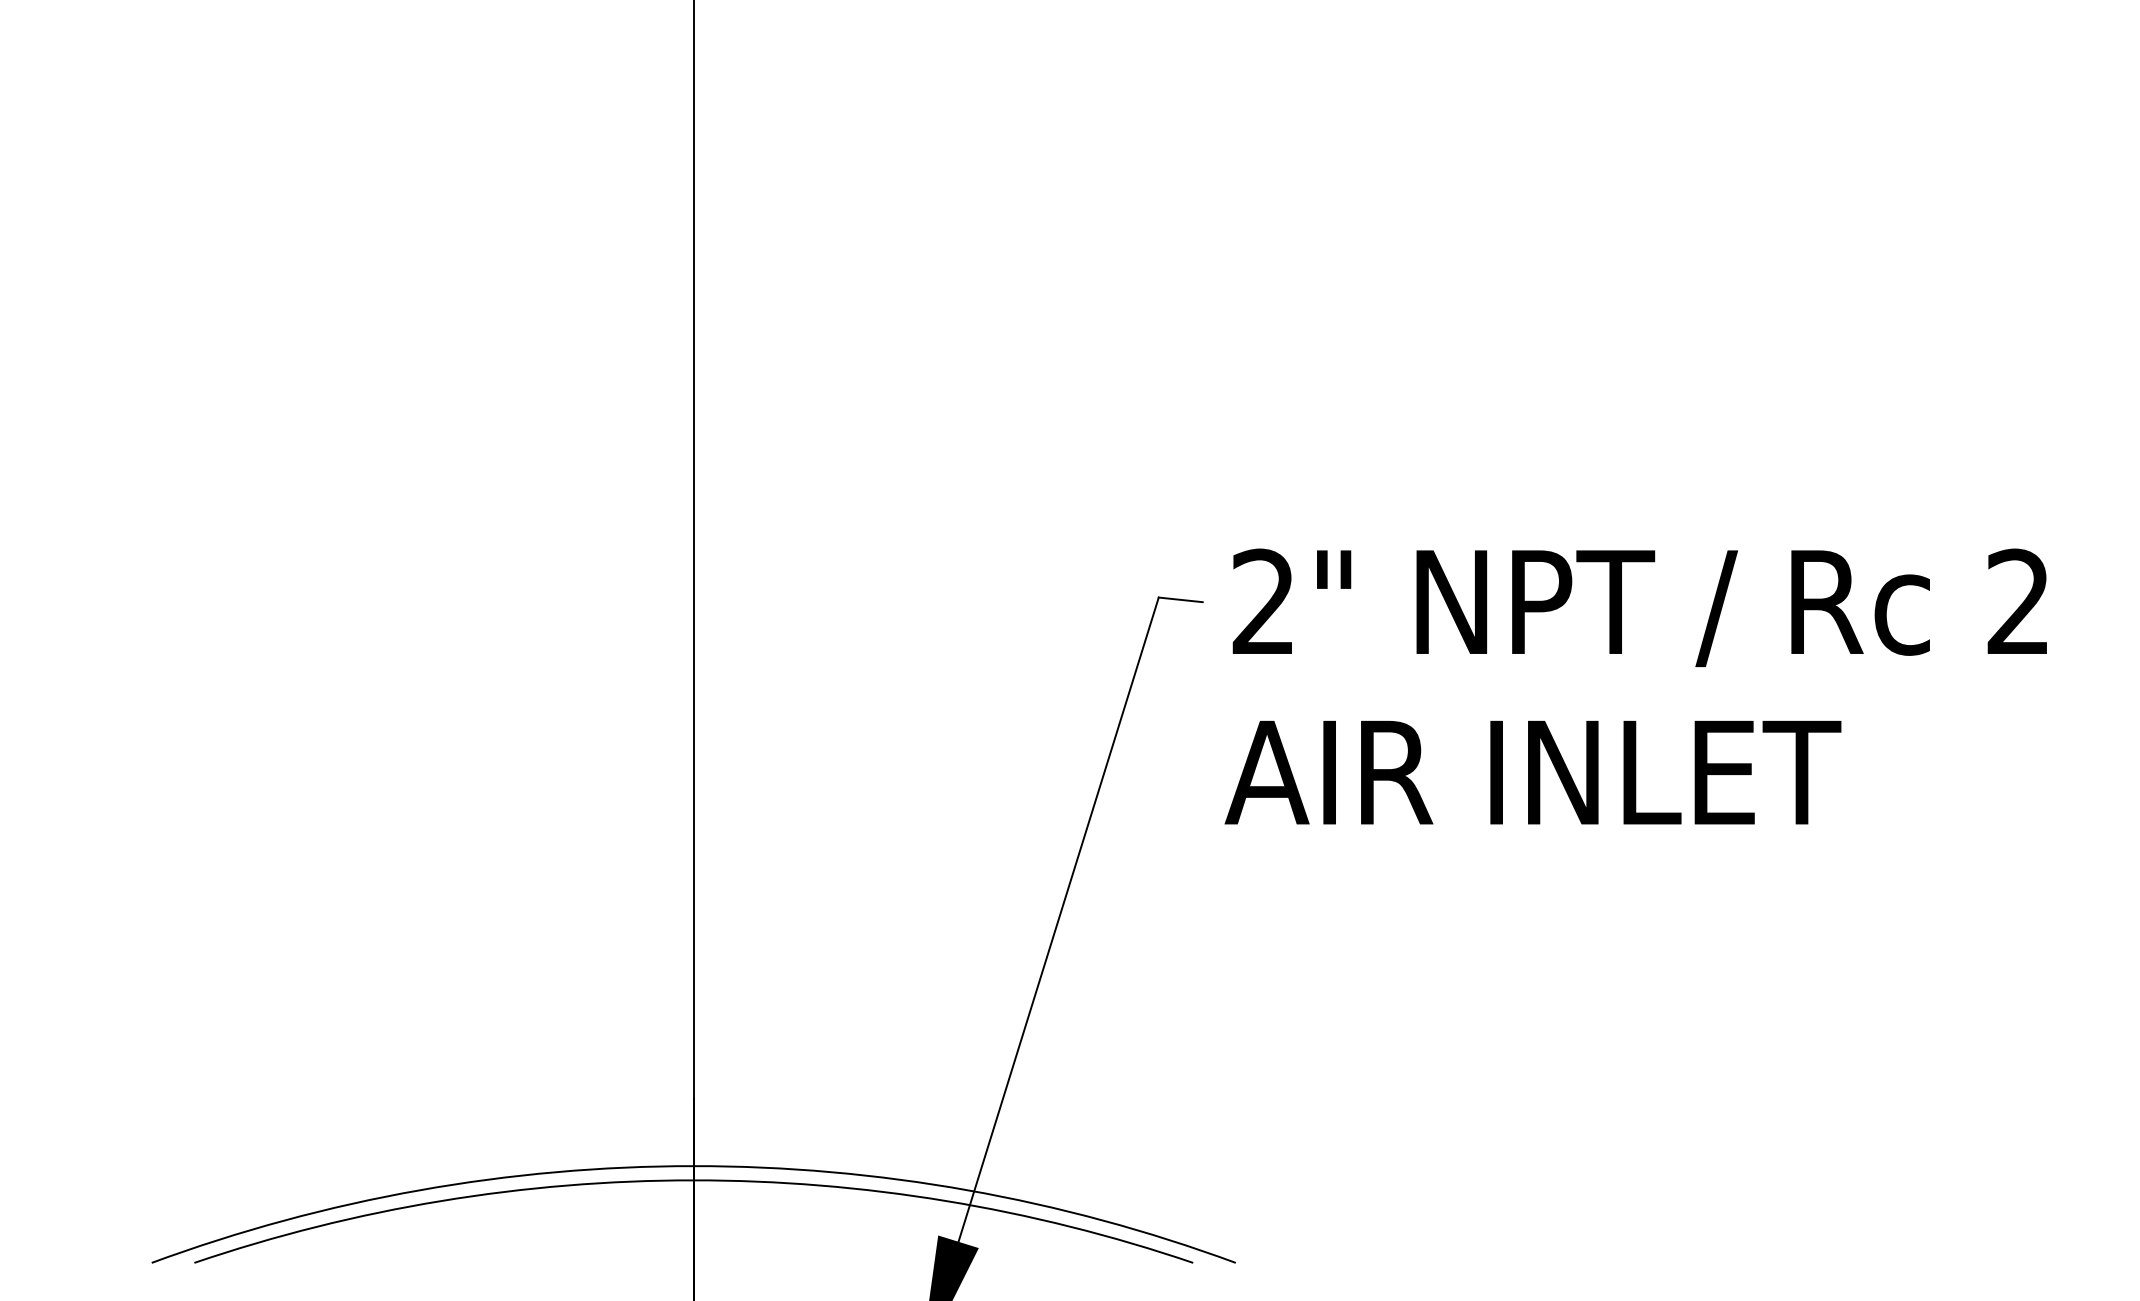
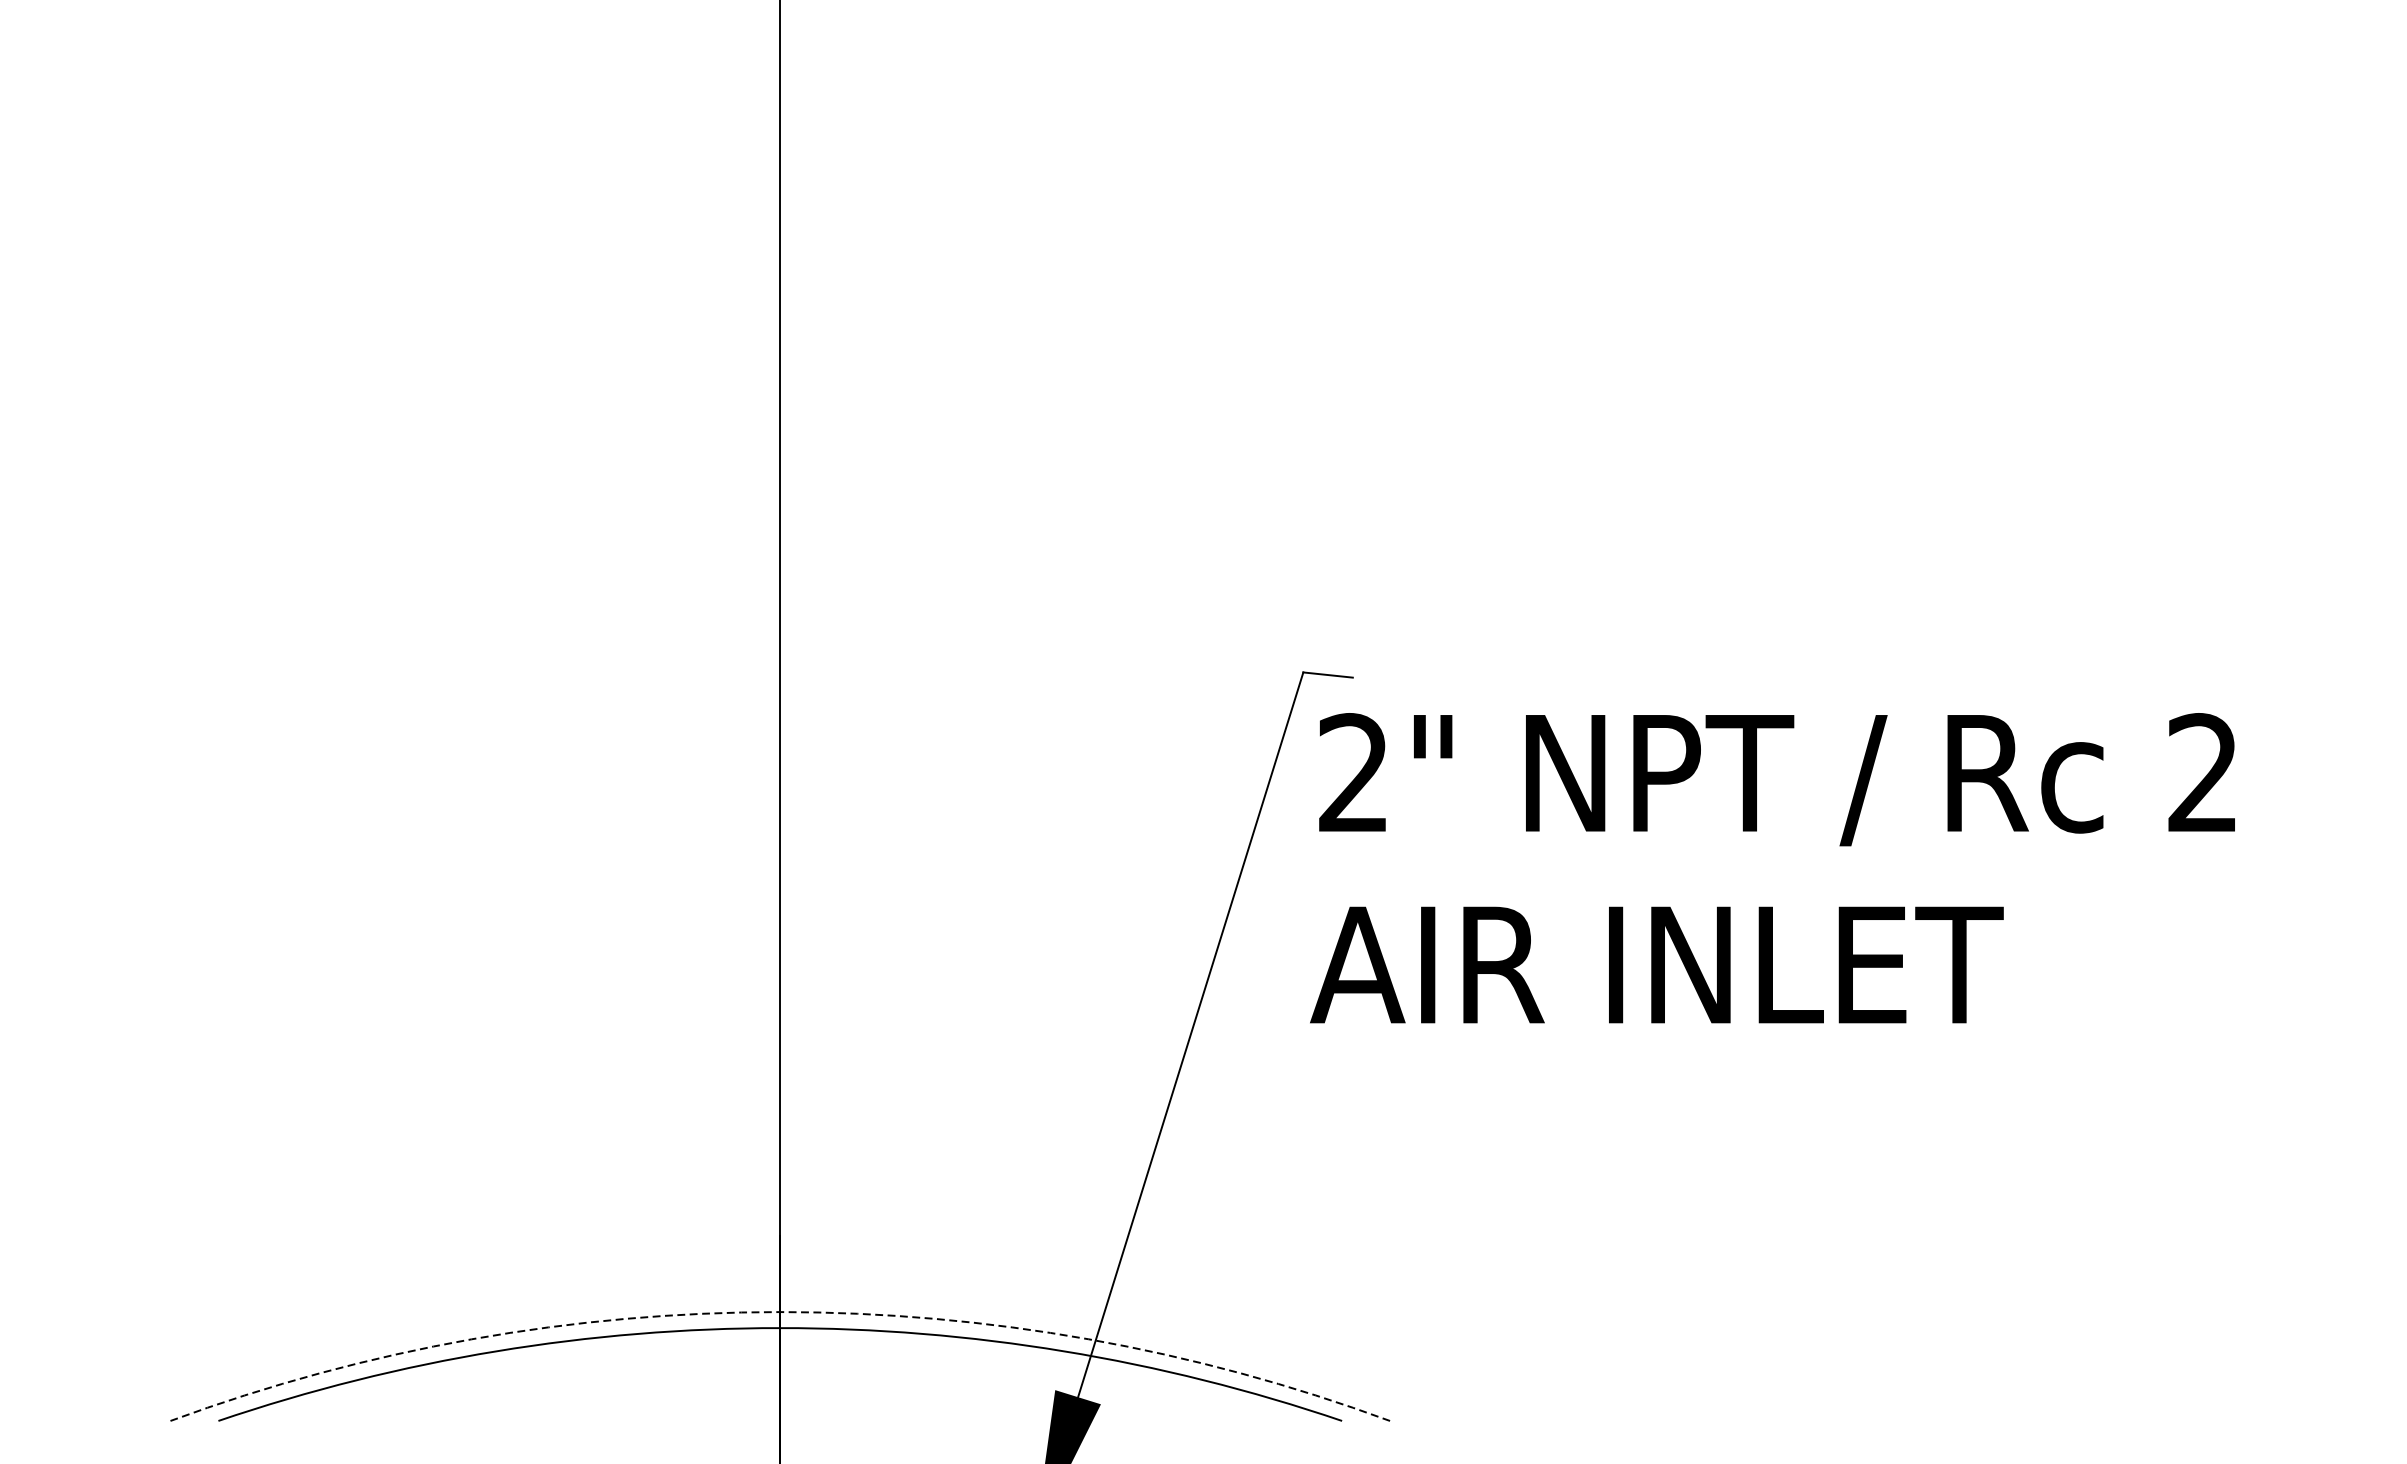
text: (1635, 686) -> (1772, 868), moved
arc: (693, 1166) -> (779, 1312), solid -> dashed

